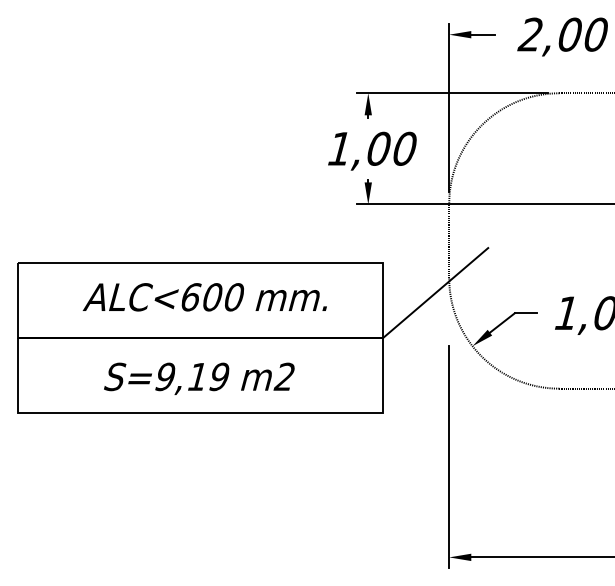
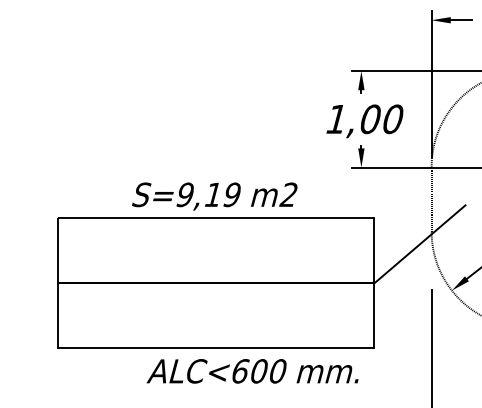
text: (204, 297) -> (252, 371), moved
text: (199, 378) -> (214, 196), moved

